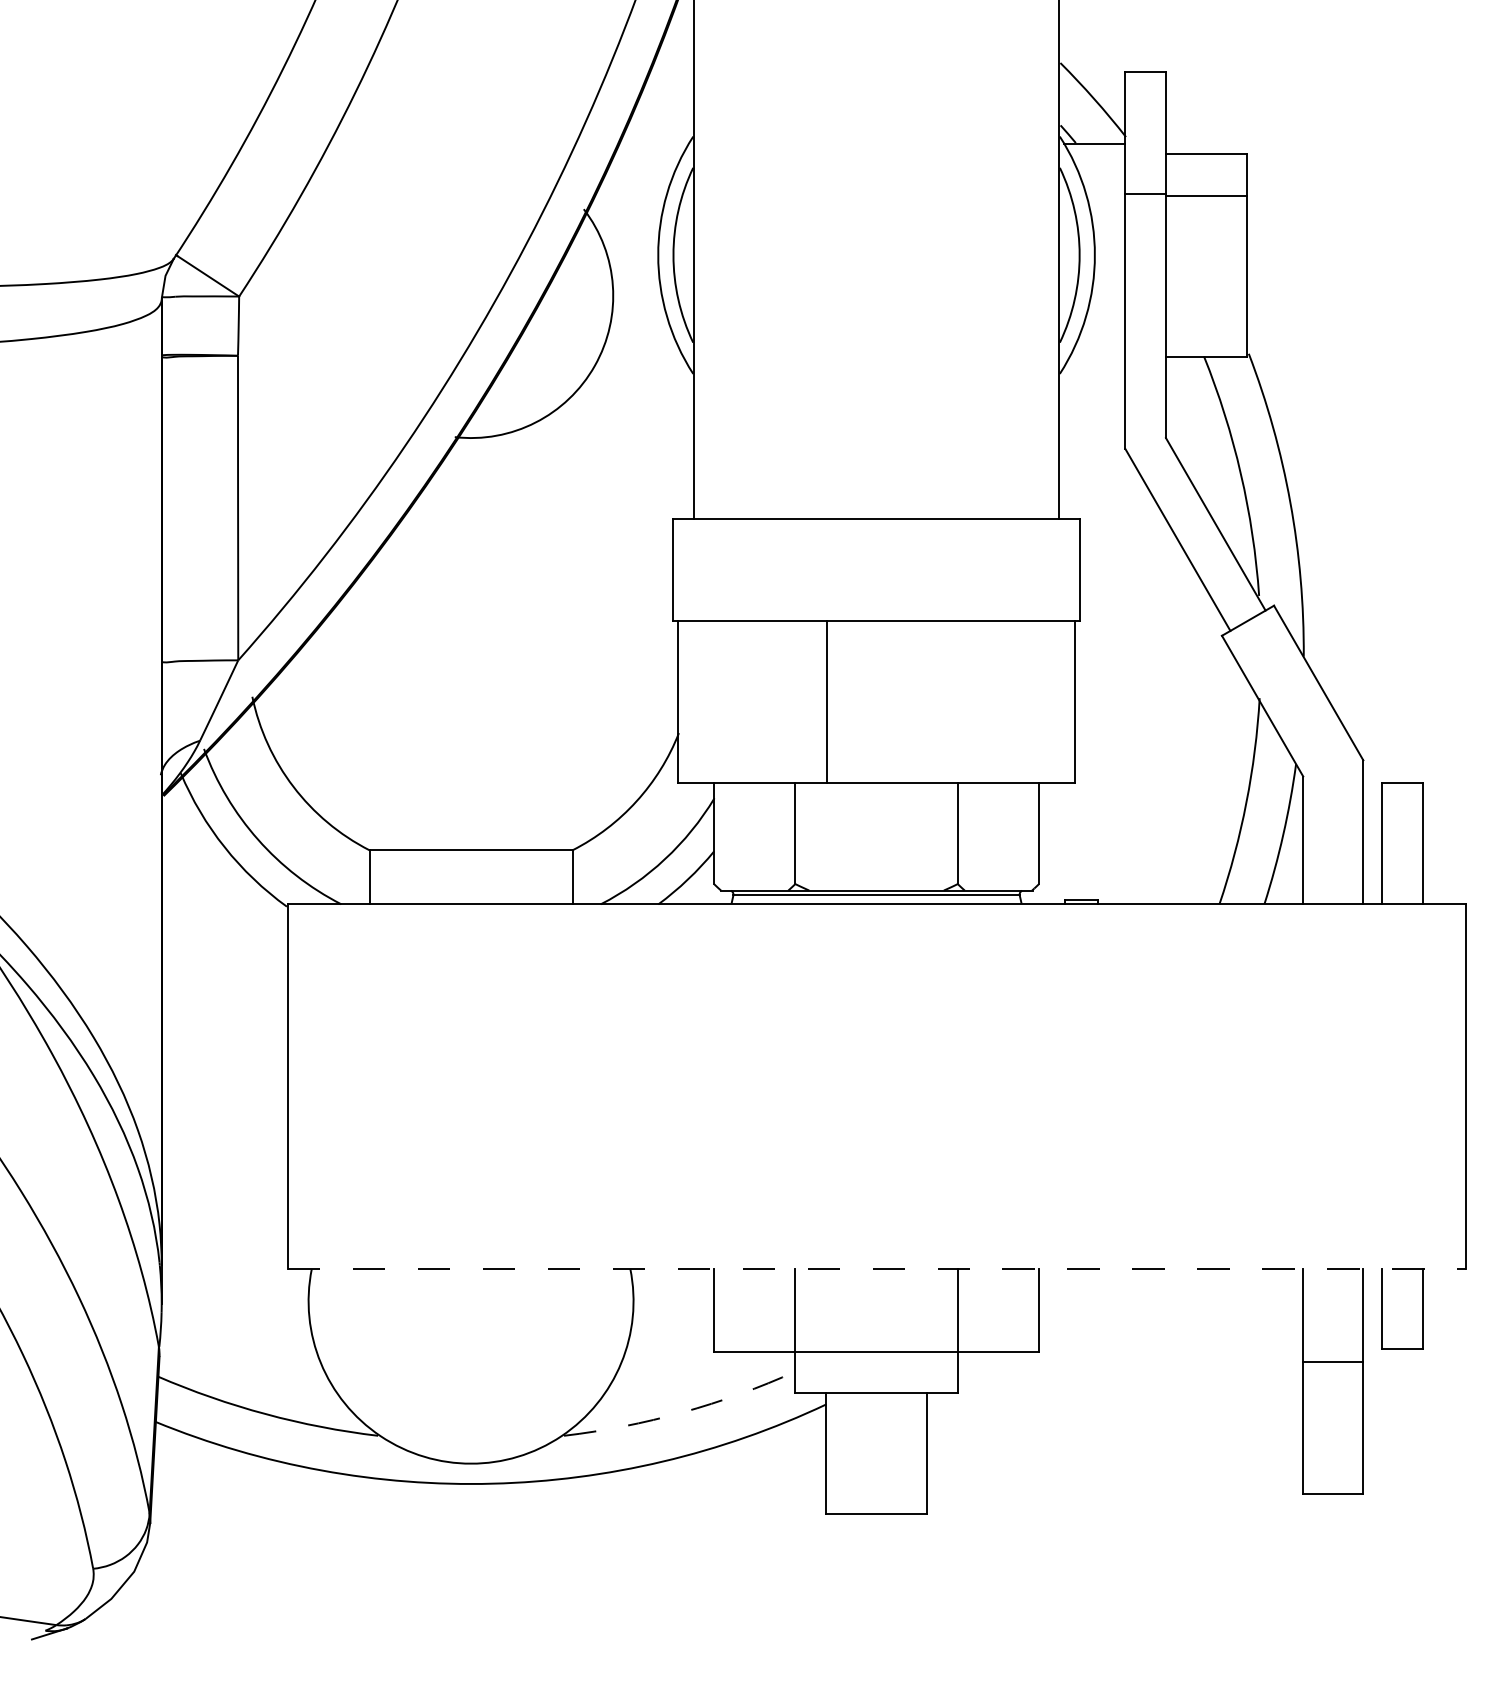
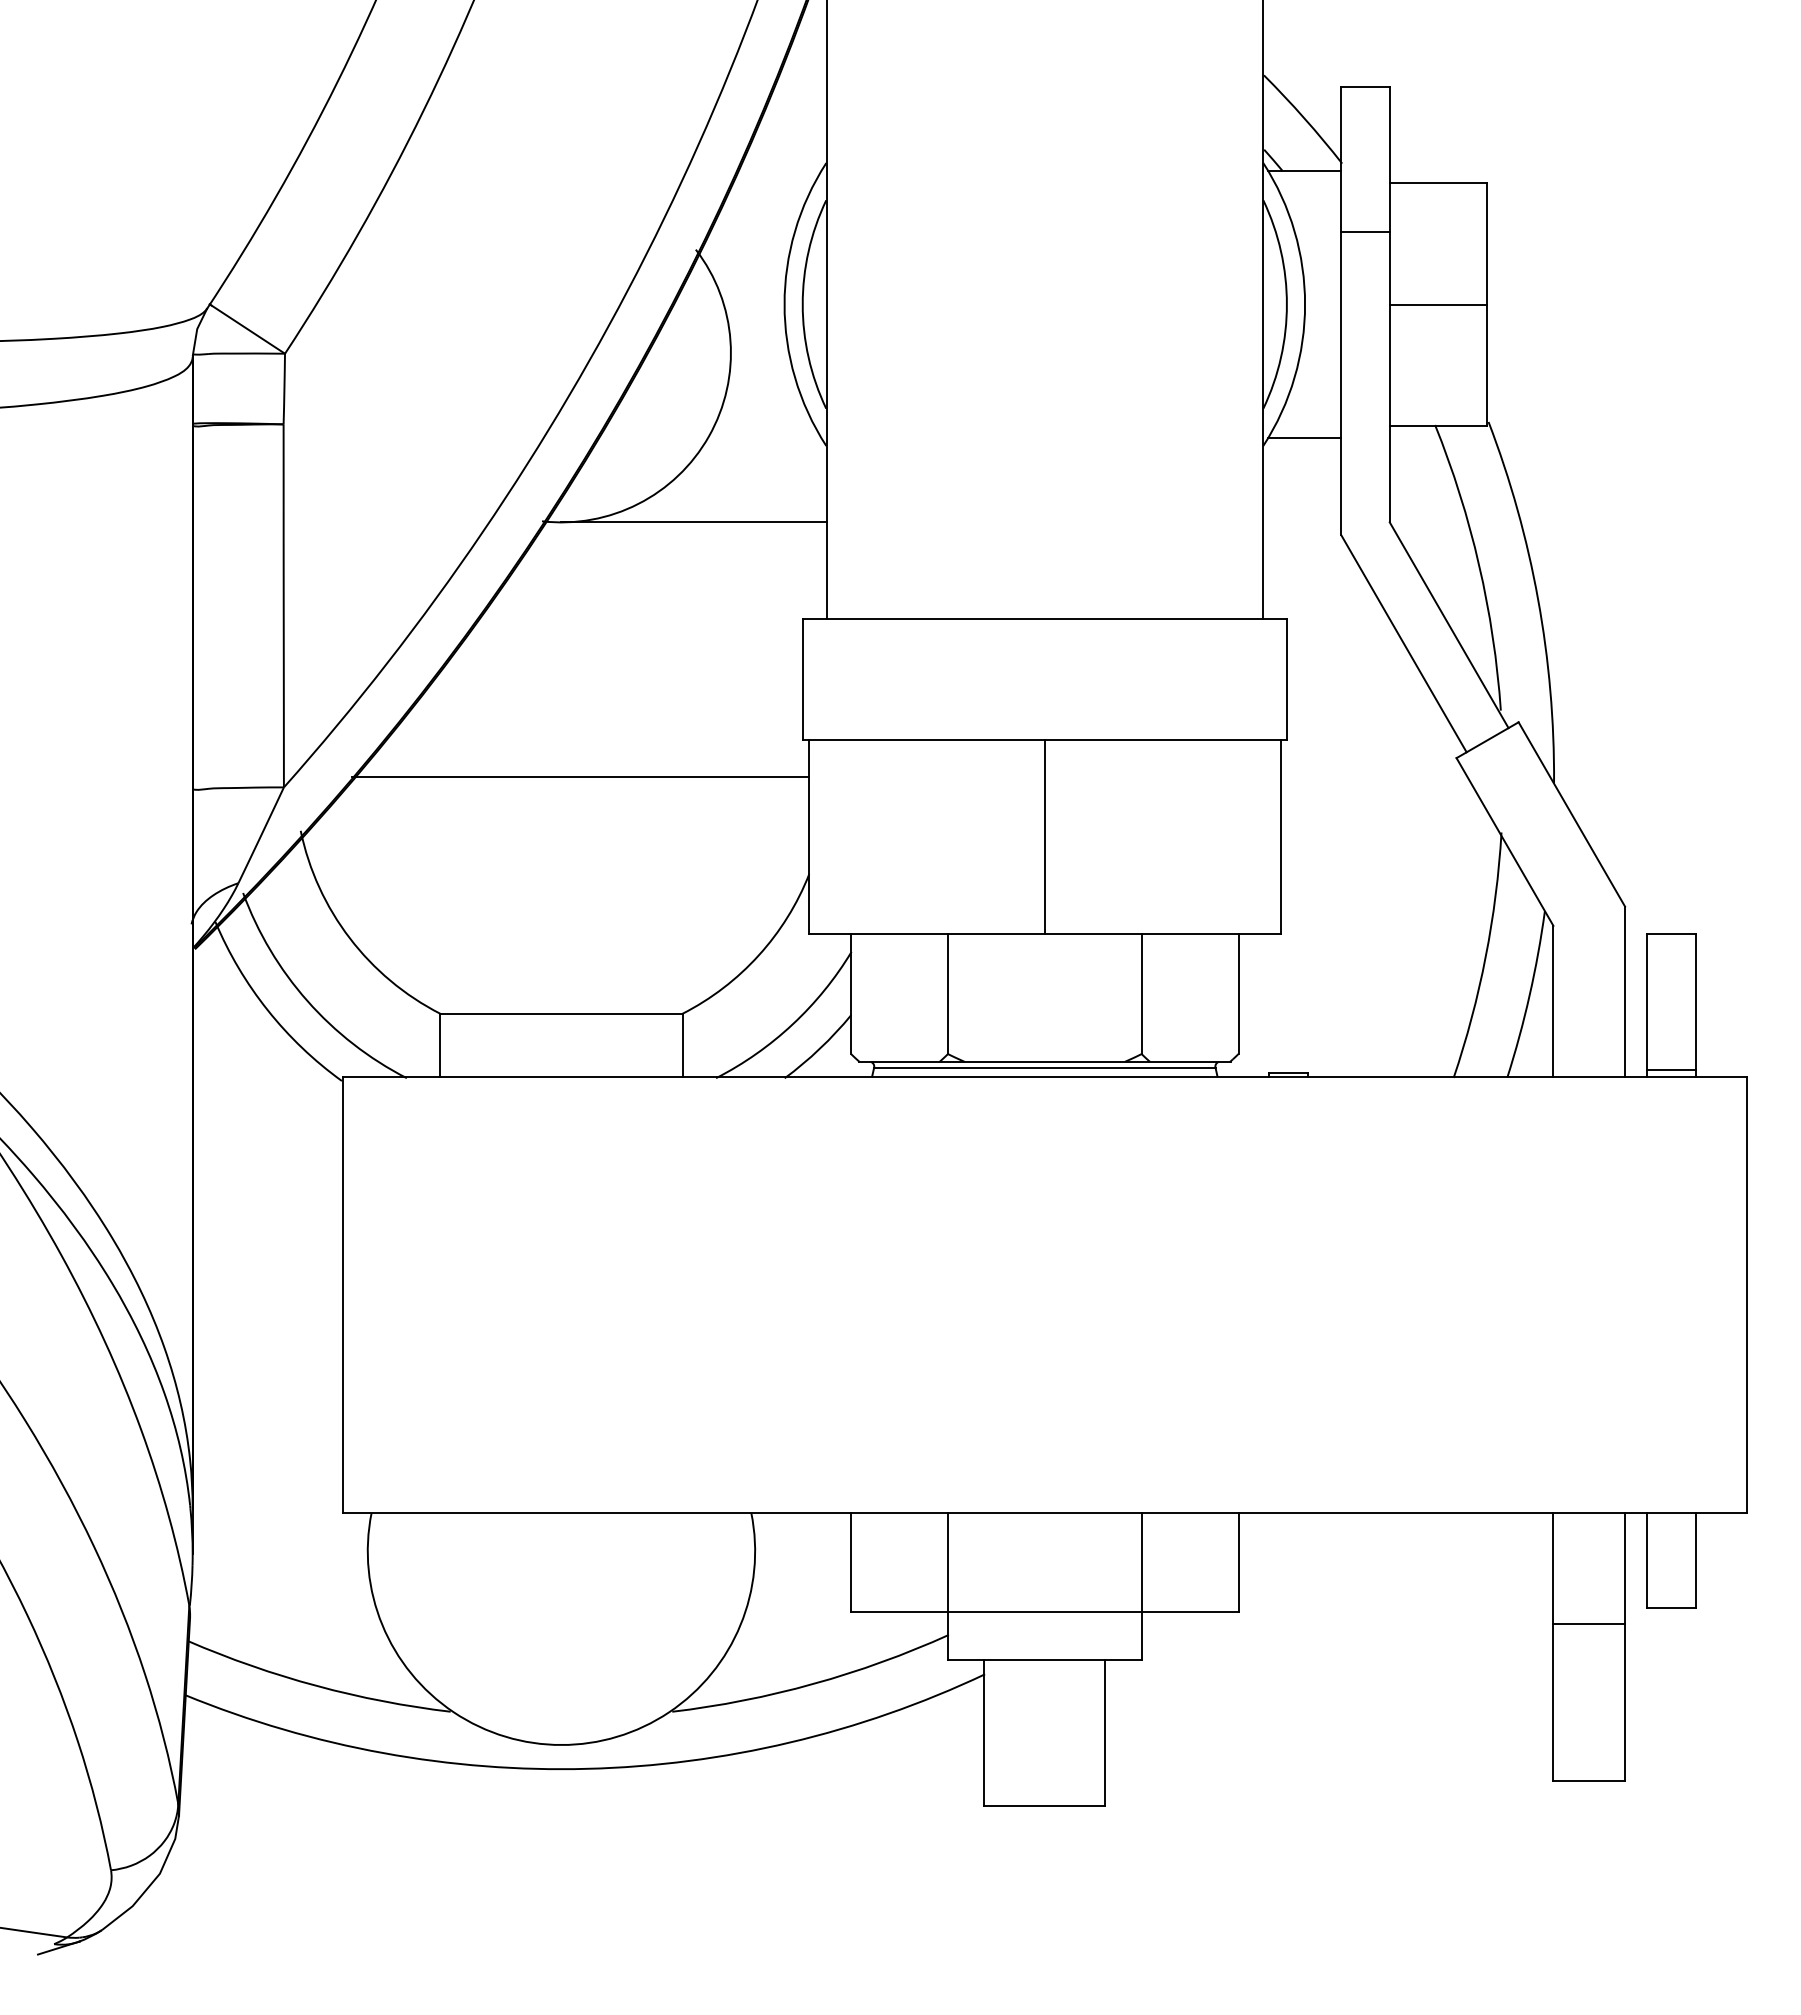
line: (1205, 195) -> (1437, 304), moved
line: (1094, 366) -> (1304, 437), added
line: (581, 438) -> (693, 522), added
line: (486, 651) -> (579, 776), added
line: (826, 701) -> (1044, 836), moved
line: (1402, 897) -> (1671, 1070), added
line: (877, 1269) -> (1045, 1513), dashed -> solid
arc: (682, 1412) -> (813, 1683), dashed -> solid

